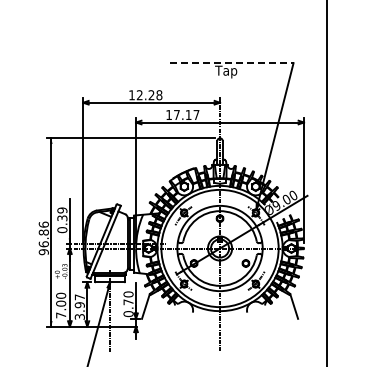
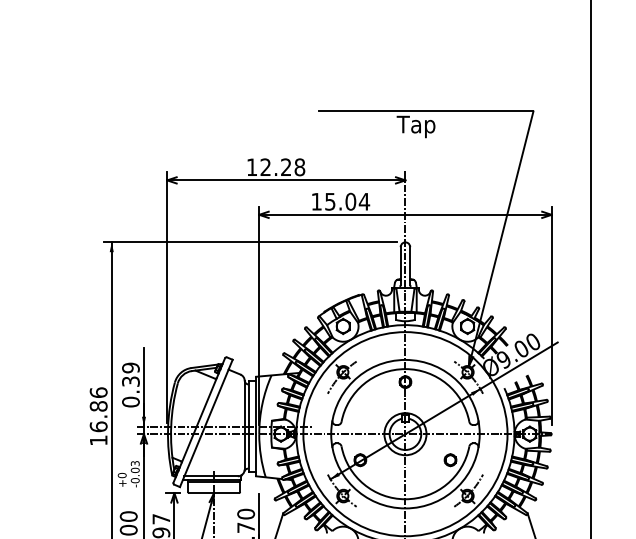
line: (231, 63) -> (425, 112), dashed -> solid
text: (186, 114) -> (347, 200), 17.17 -> 15.04
text: (43, 252) -> (98, 441), 96.86 -> 16.86

